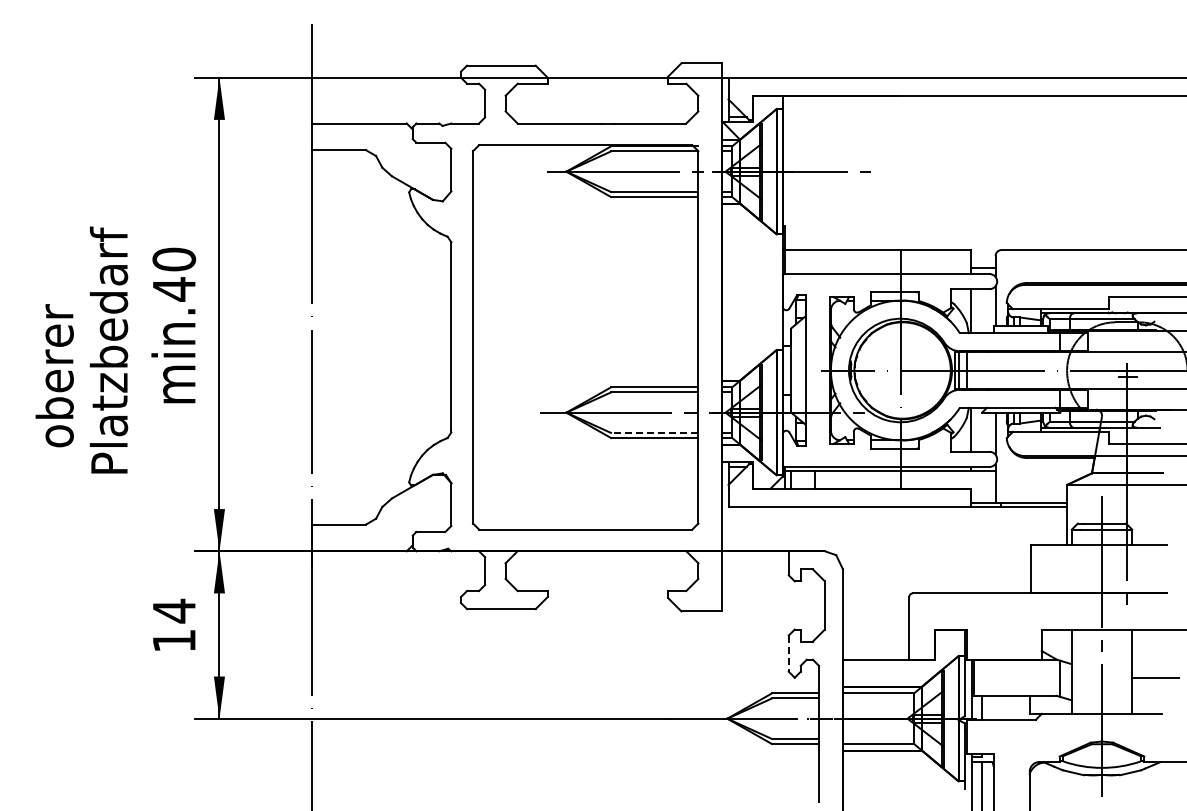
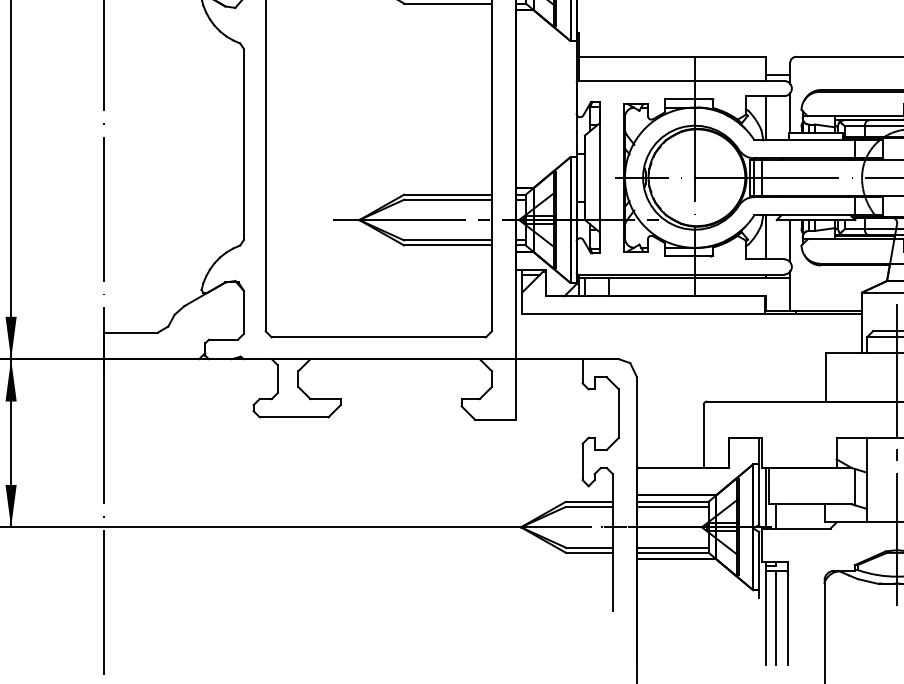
line: (654, 432) -> (447, 239), dashed -> solid
line: (788, 654) -> (582, 462), dashed -> solid
line: (878, 698) -> (672, 507), added
line: (878, 738) -> (672, 547), added

